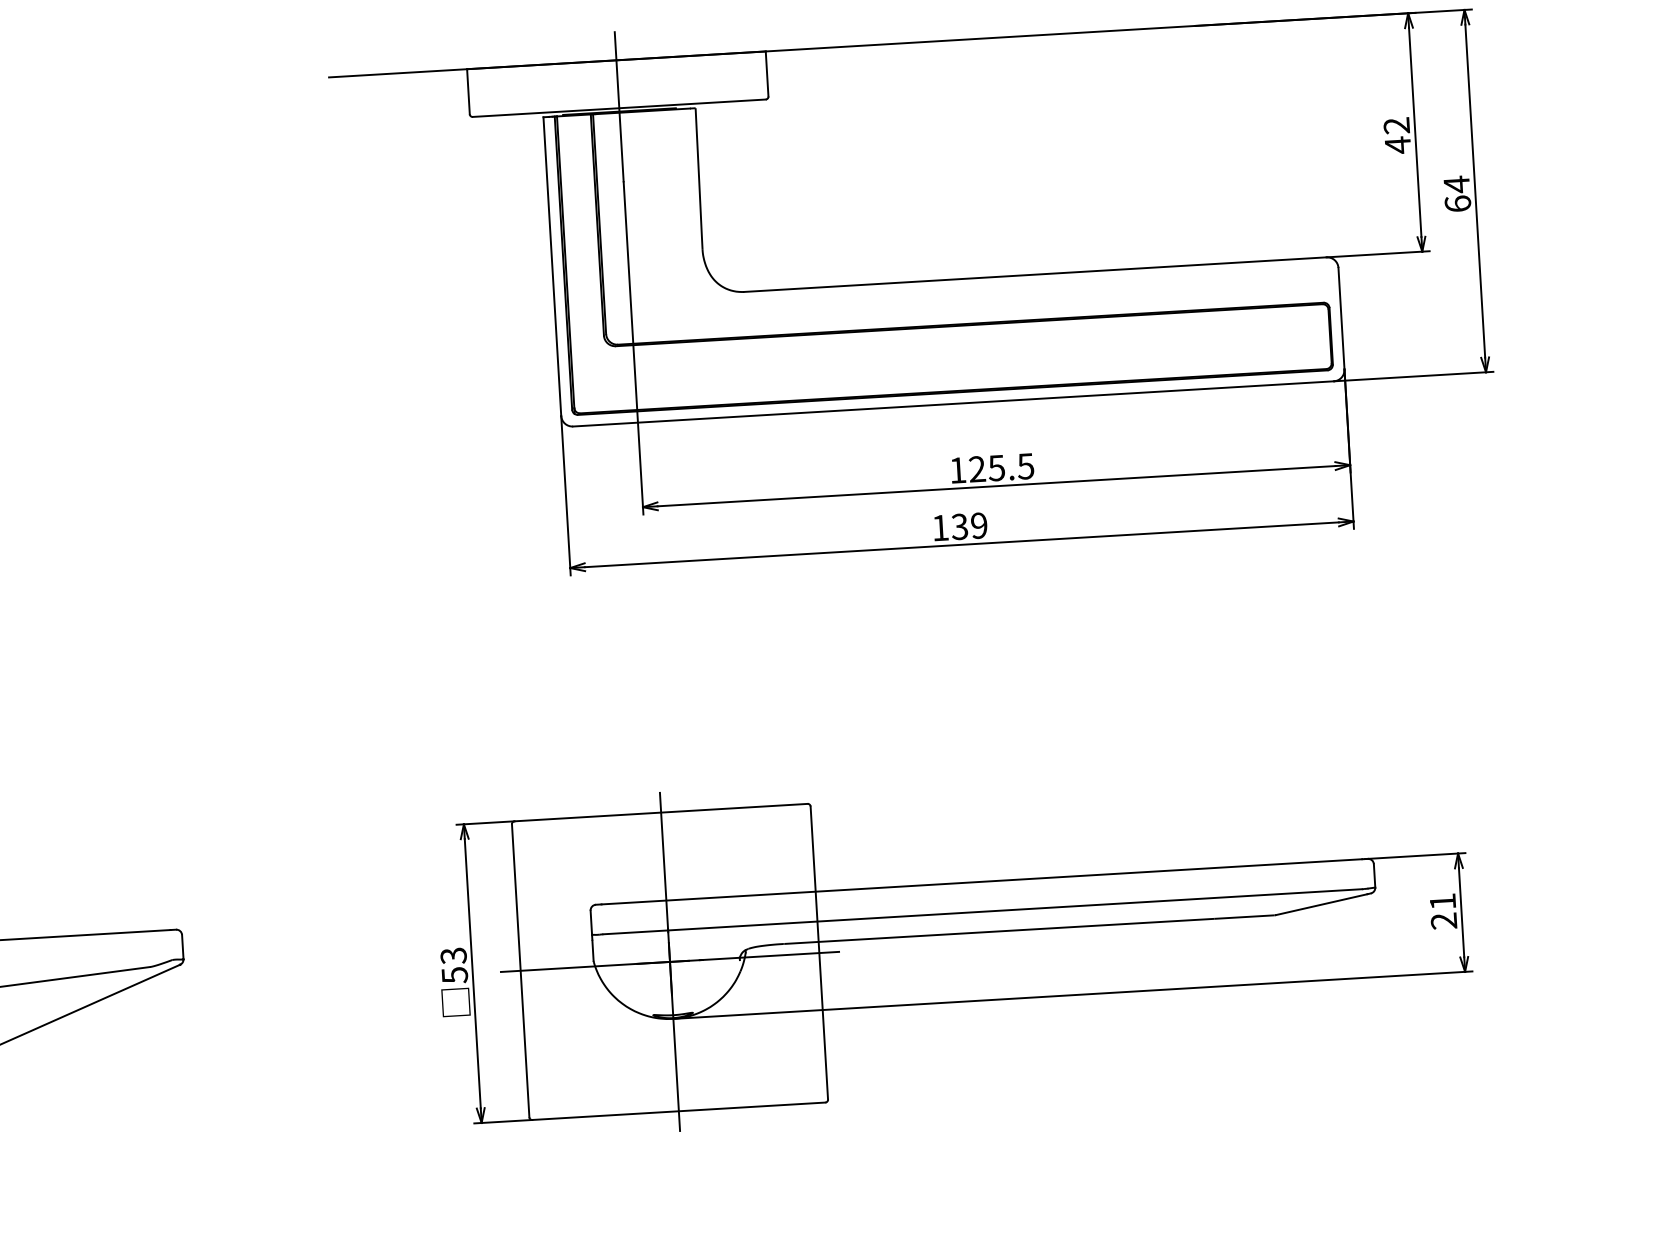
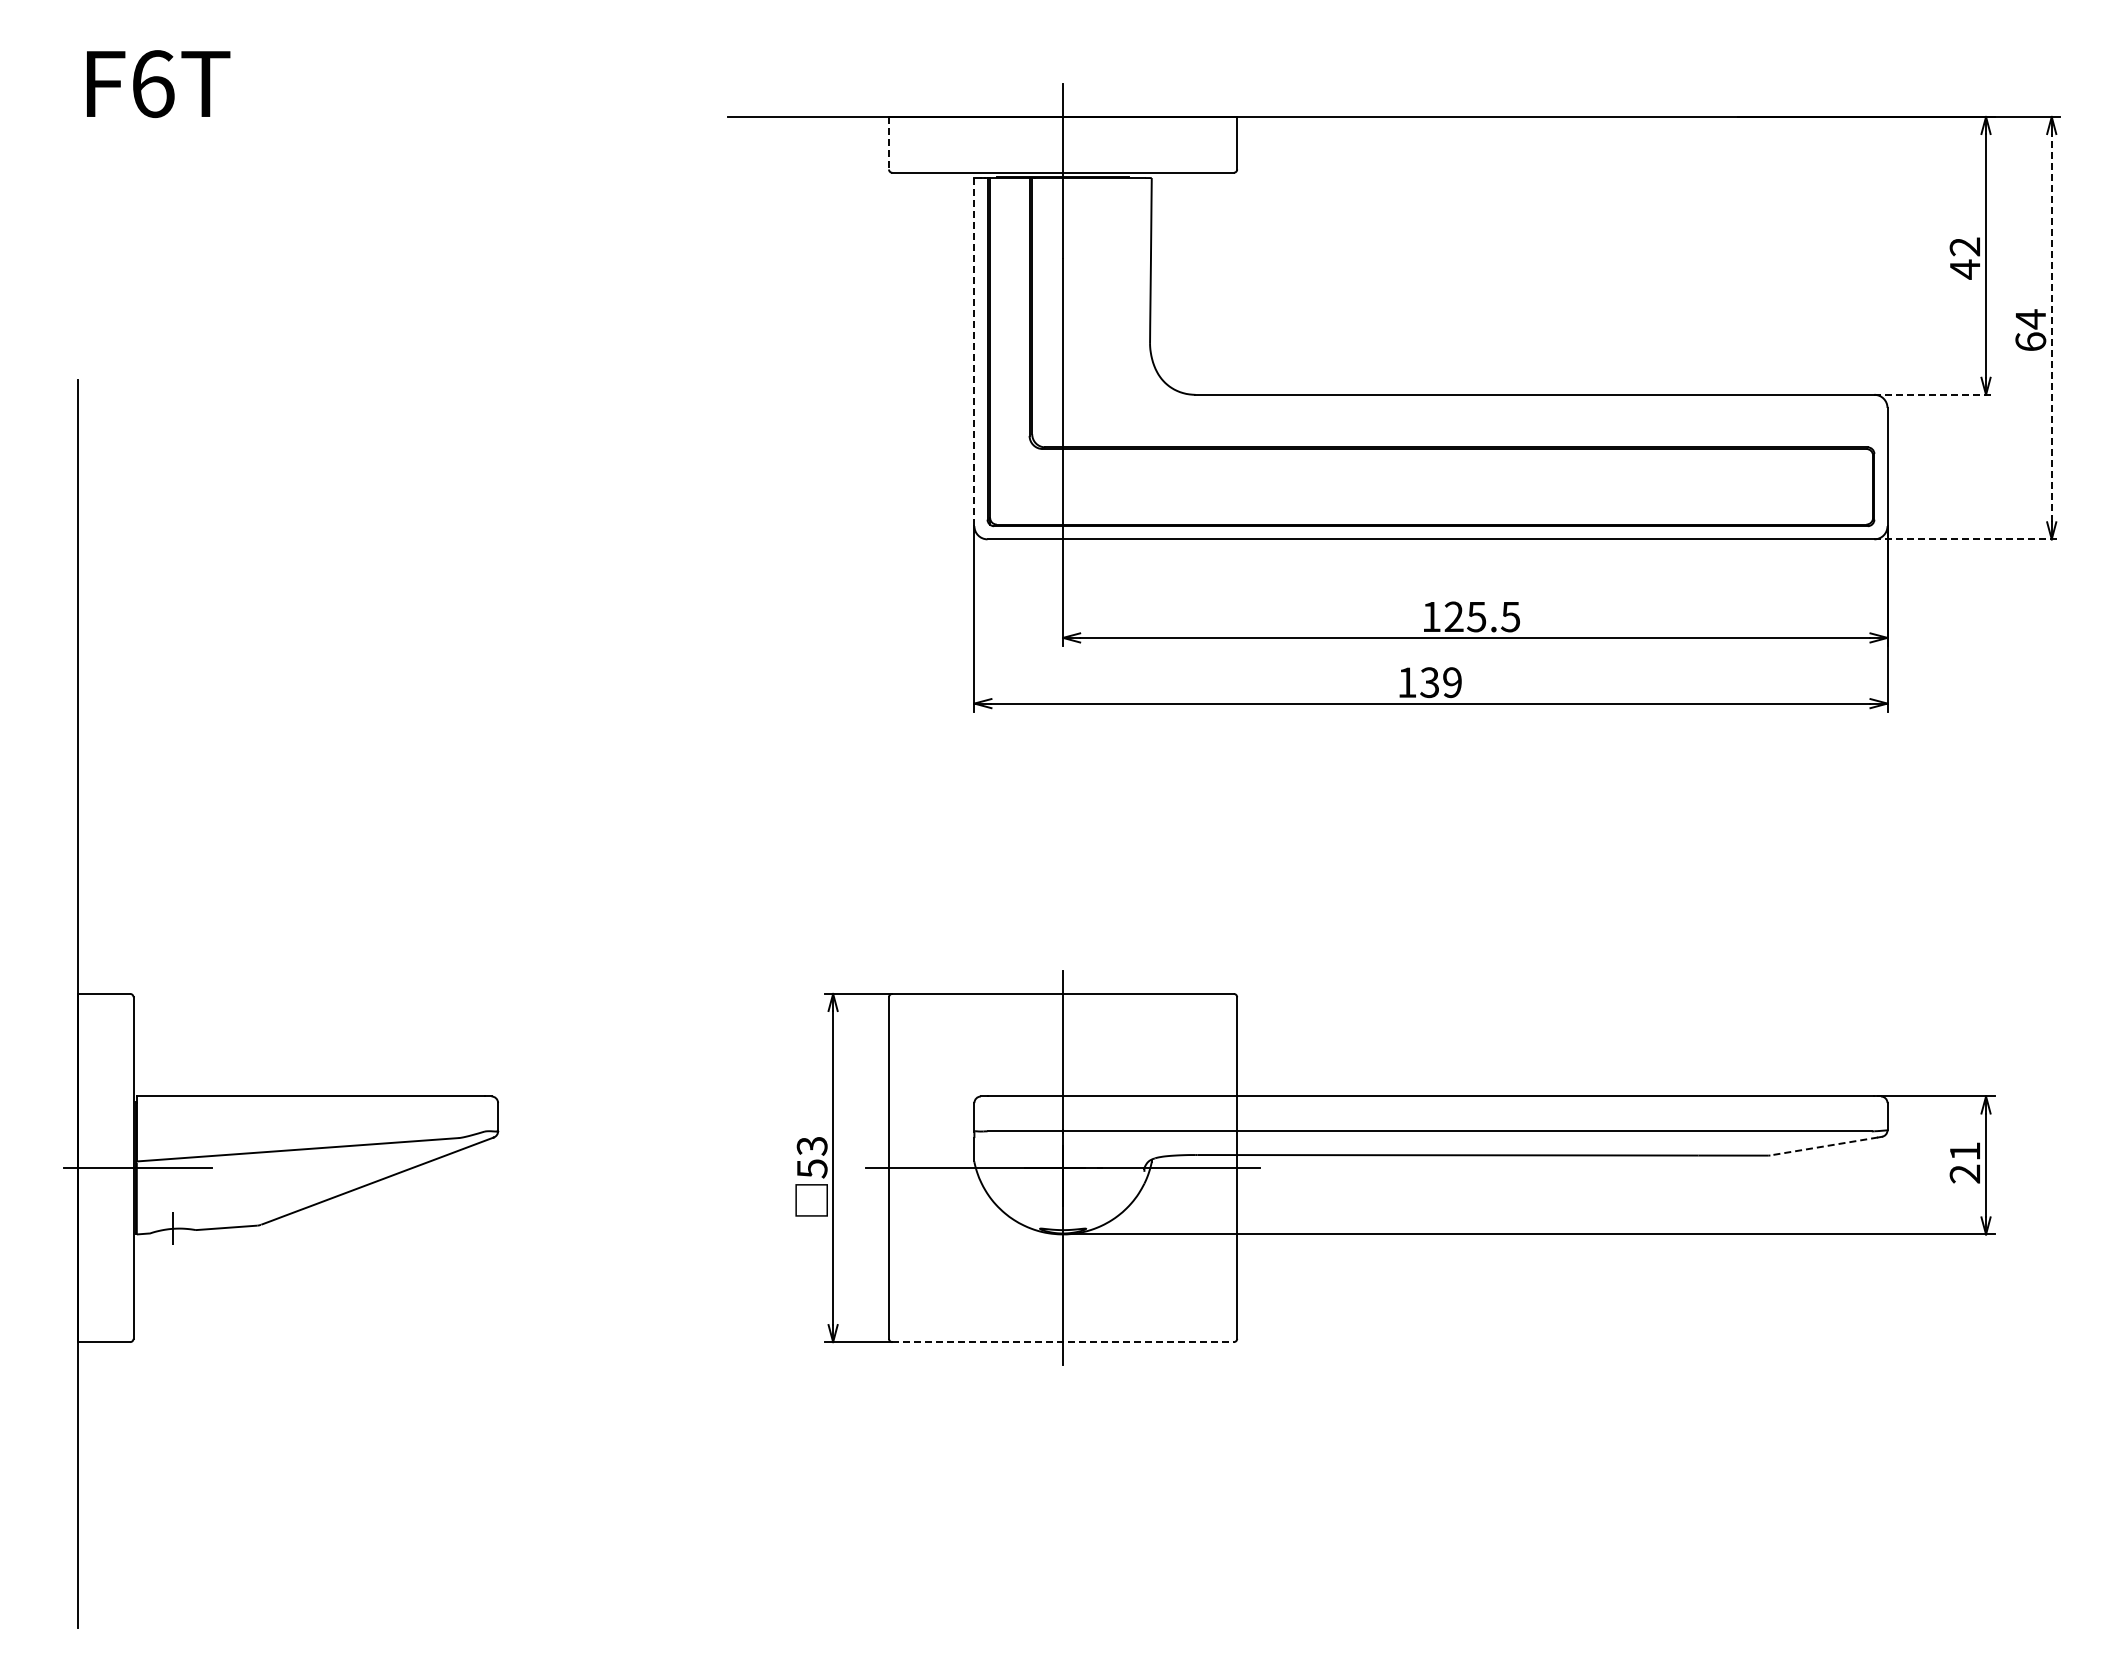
line: (468, 91) -> (889, 143), solid -> dashed
line: (1475, 190) -> (2051, 327), solid -> dashed
line: (1378, 254) -> (1934, 394), solid -> dashed
line: (552, 266) -> (974, 351), solid -> dashed
line: (1413, 376) -> (1967, 539), solid -> dashed
line: (1322, 904) -> (1824, 1146), solid -> dashed
line: (679, 1111) -> (1063, 1342), solid -> dashed

